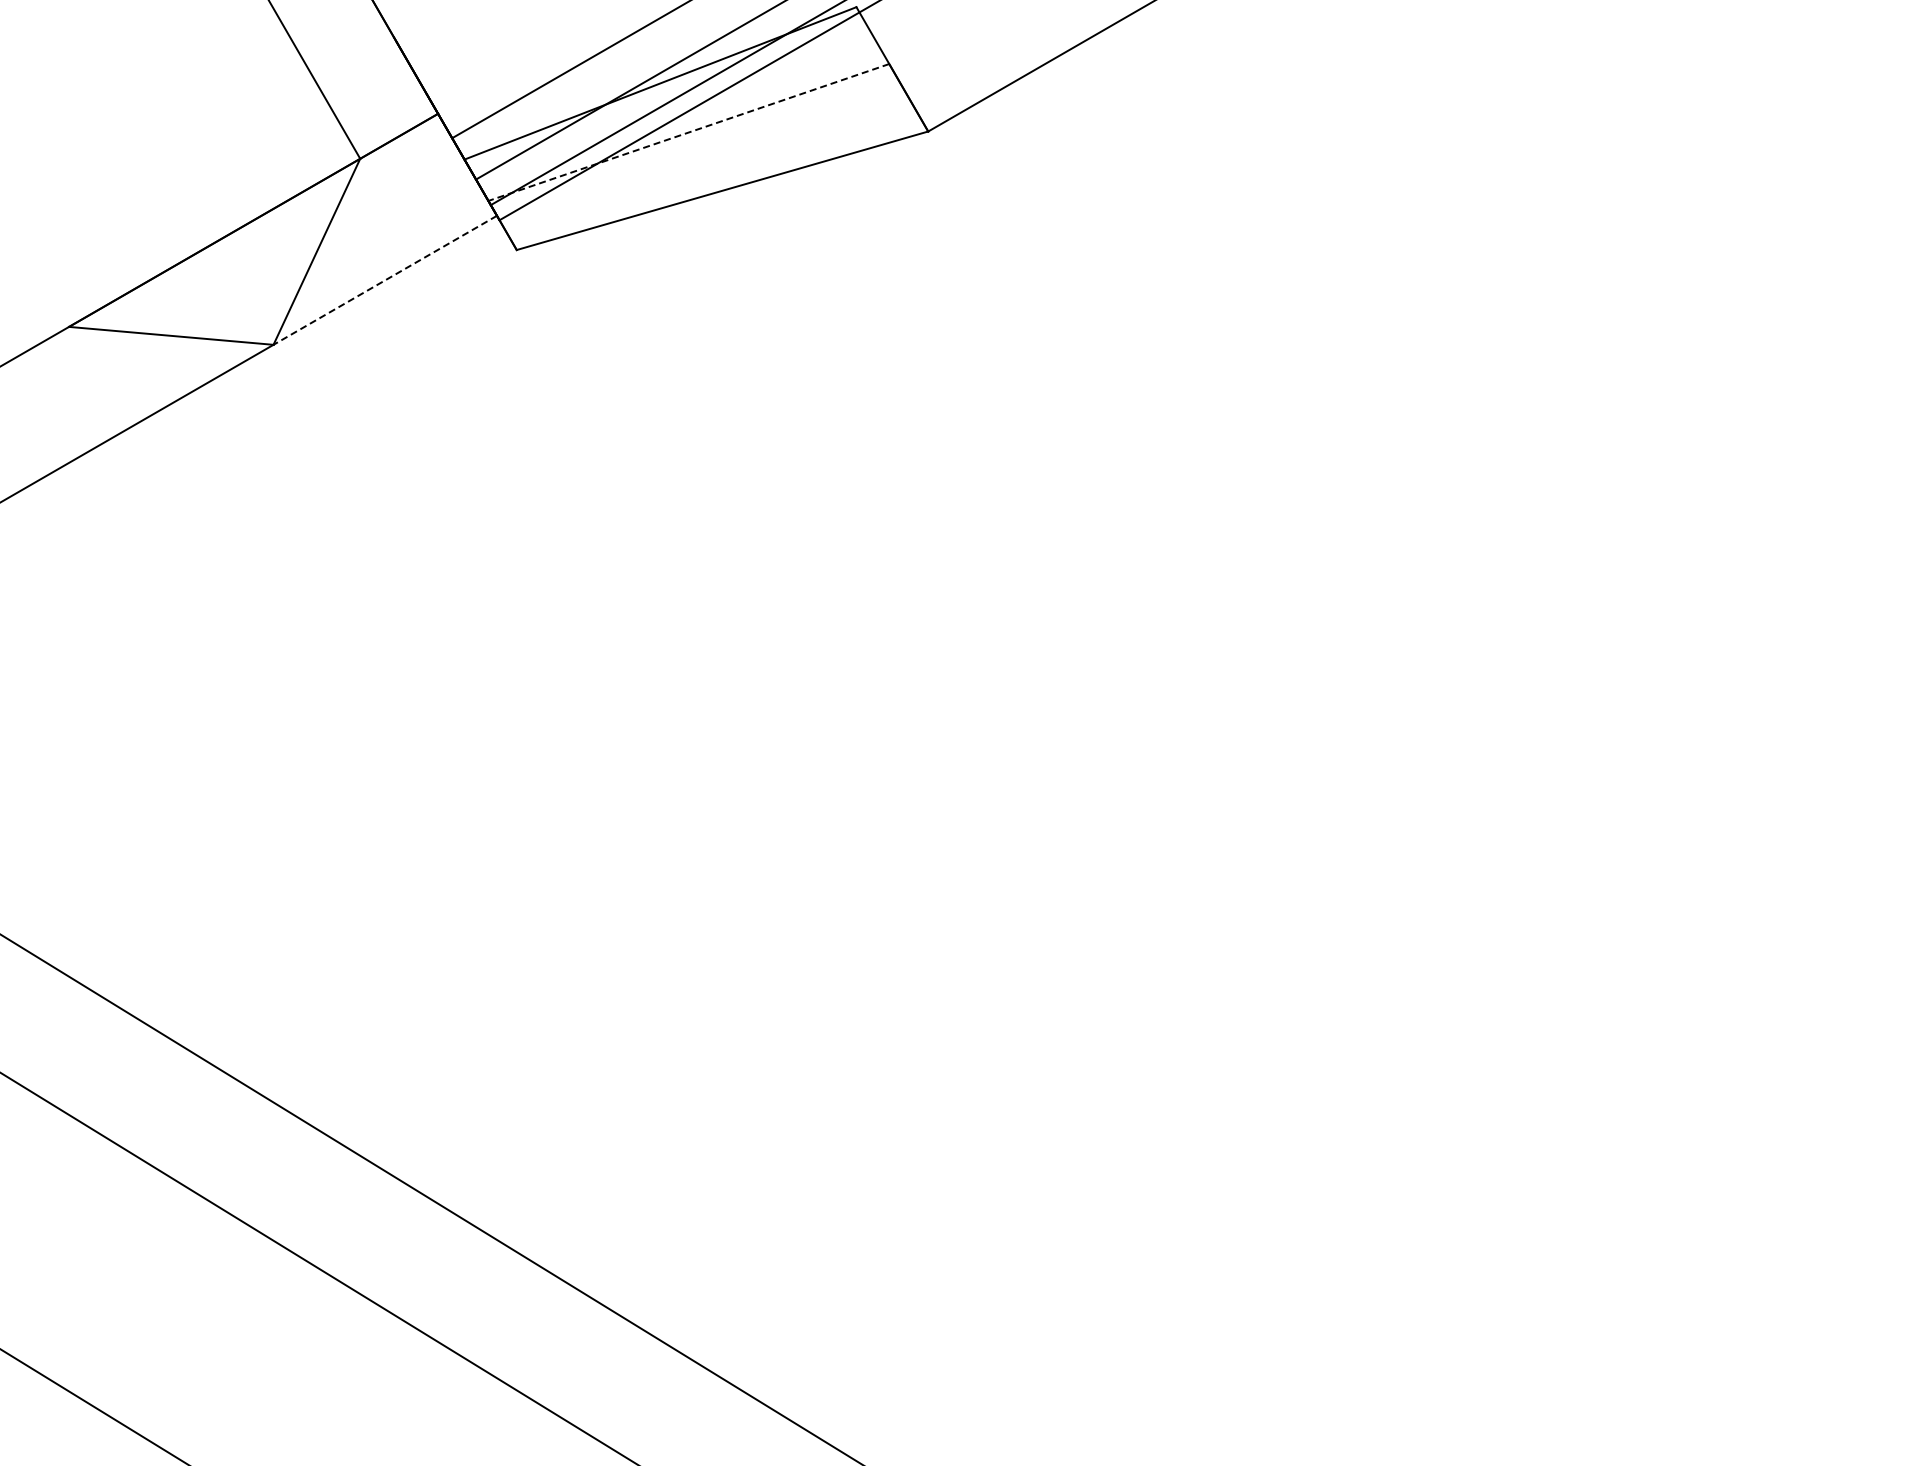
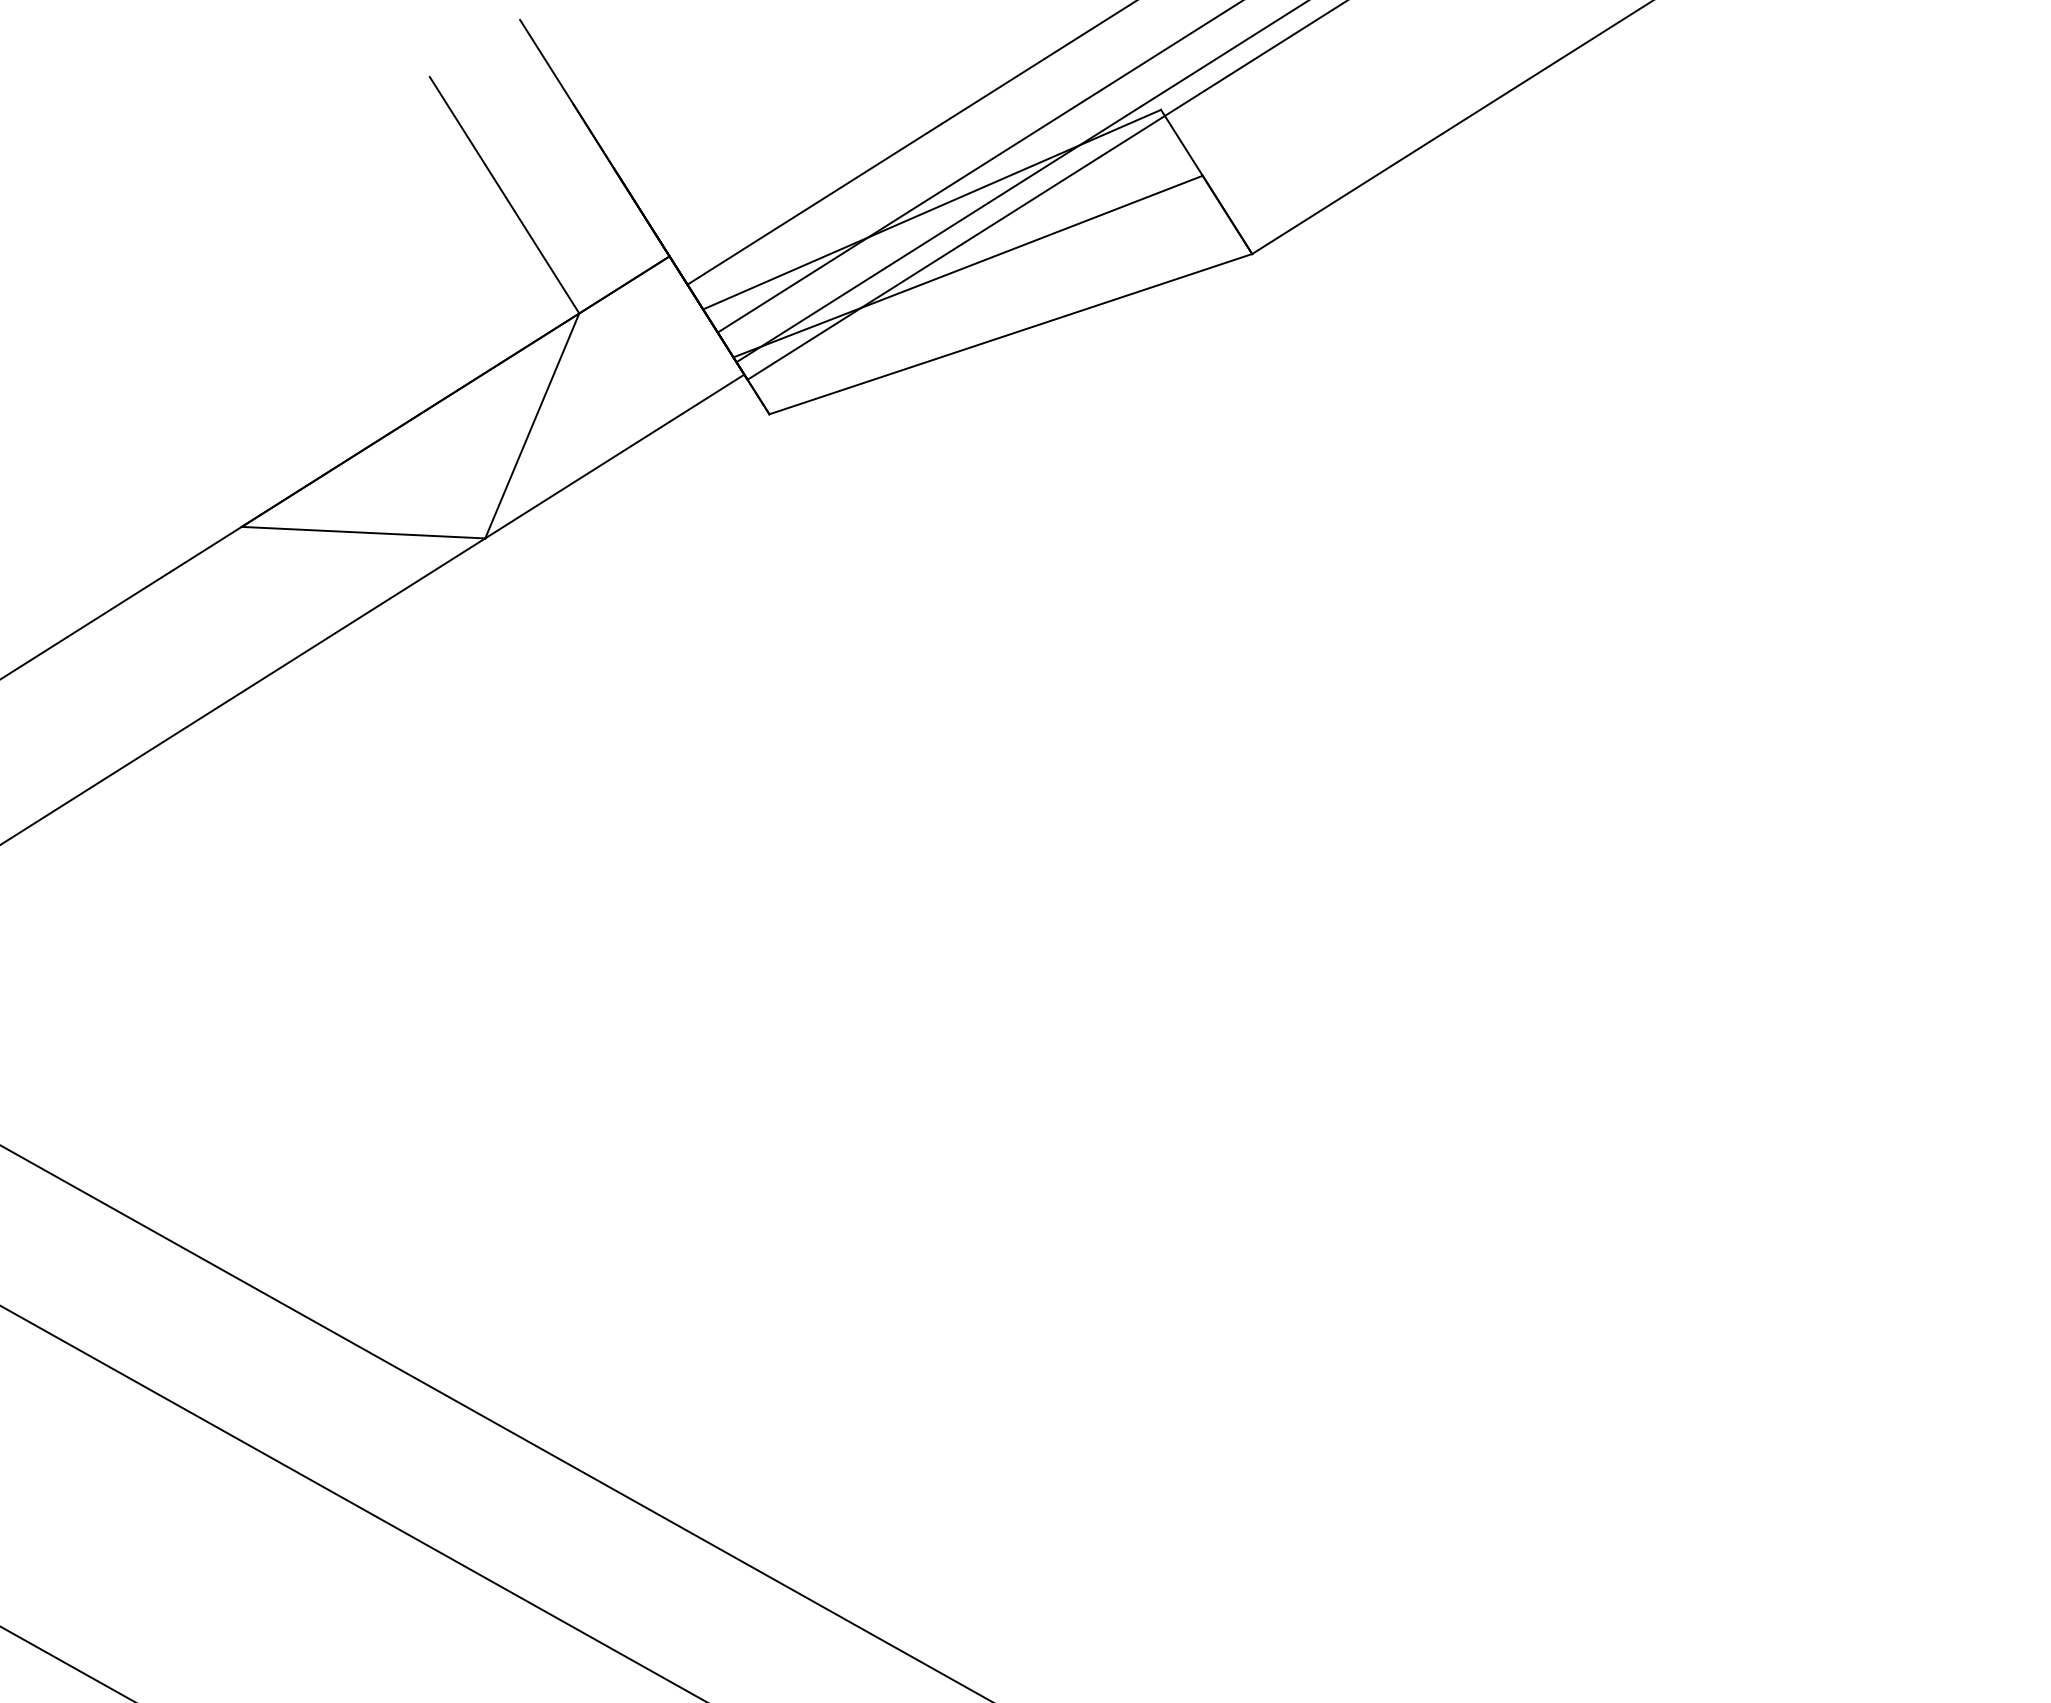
line: (688, 132) -> (967, 266), dashed -> solid
line: (384, 280) -> (613, 456), dashed -> solid

